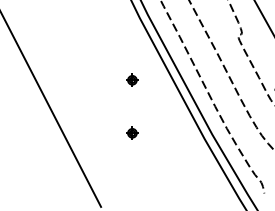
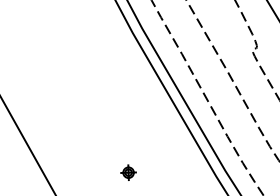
part: (132, 79) -> (126, 107), removed

